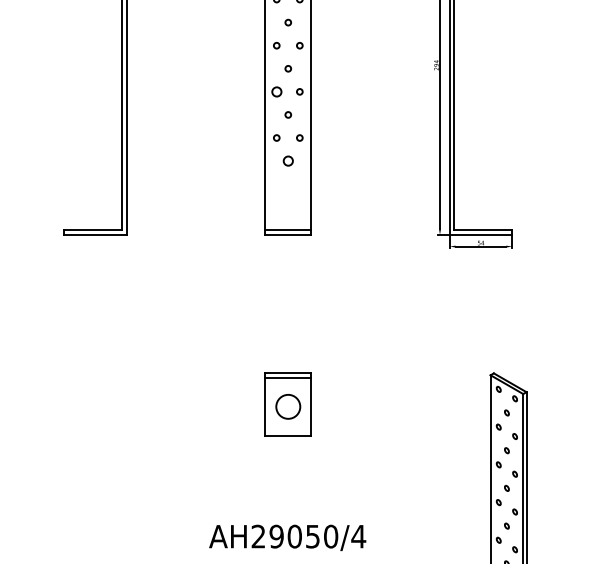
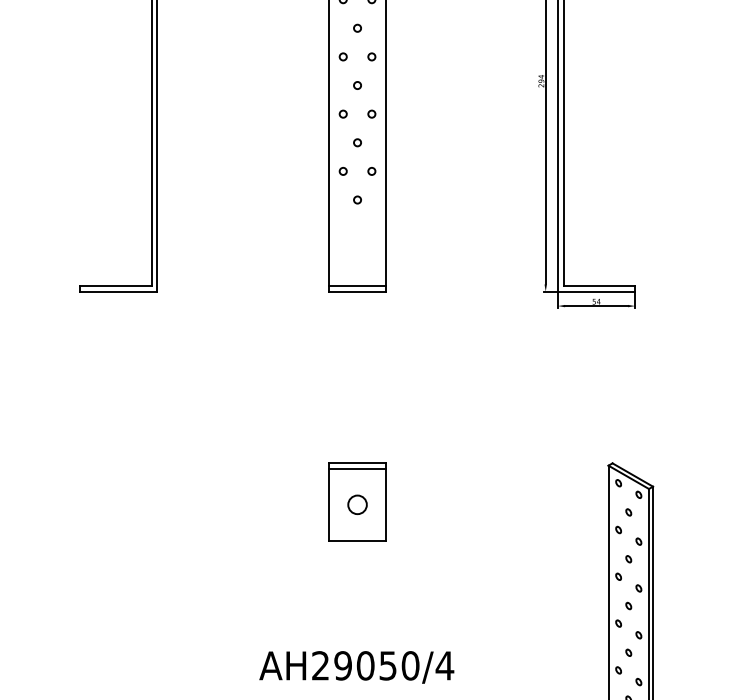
circle: (276, 91) -> (342, 113), size x0.62
circle: (288, 160) -> (357, 199), size x0.62
circle: (288, 406) -> (357, 504), size x0.62

